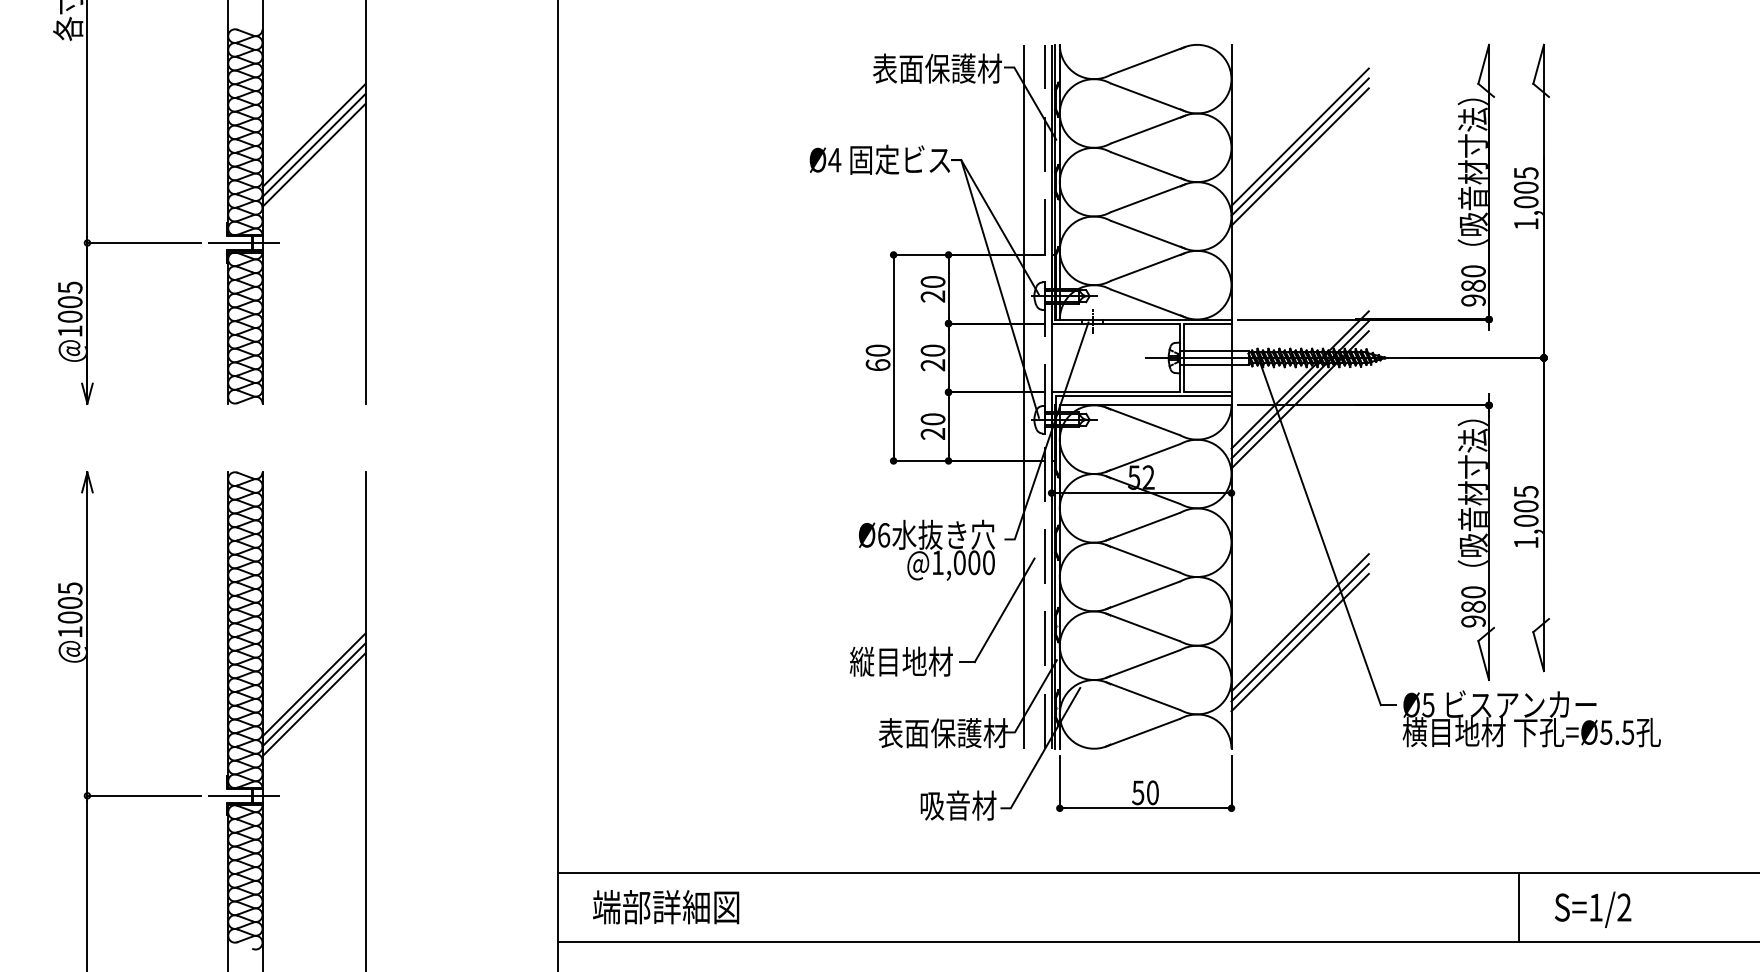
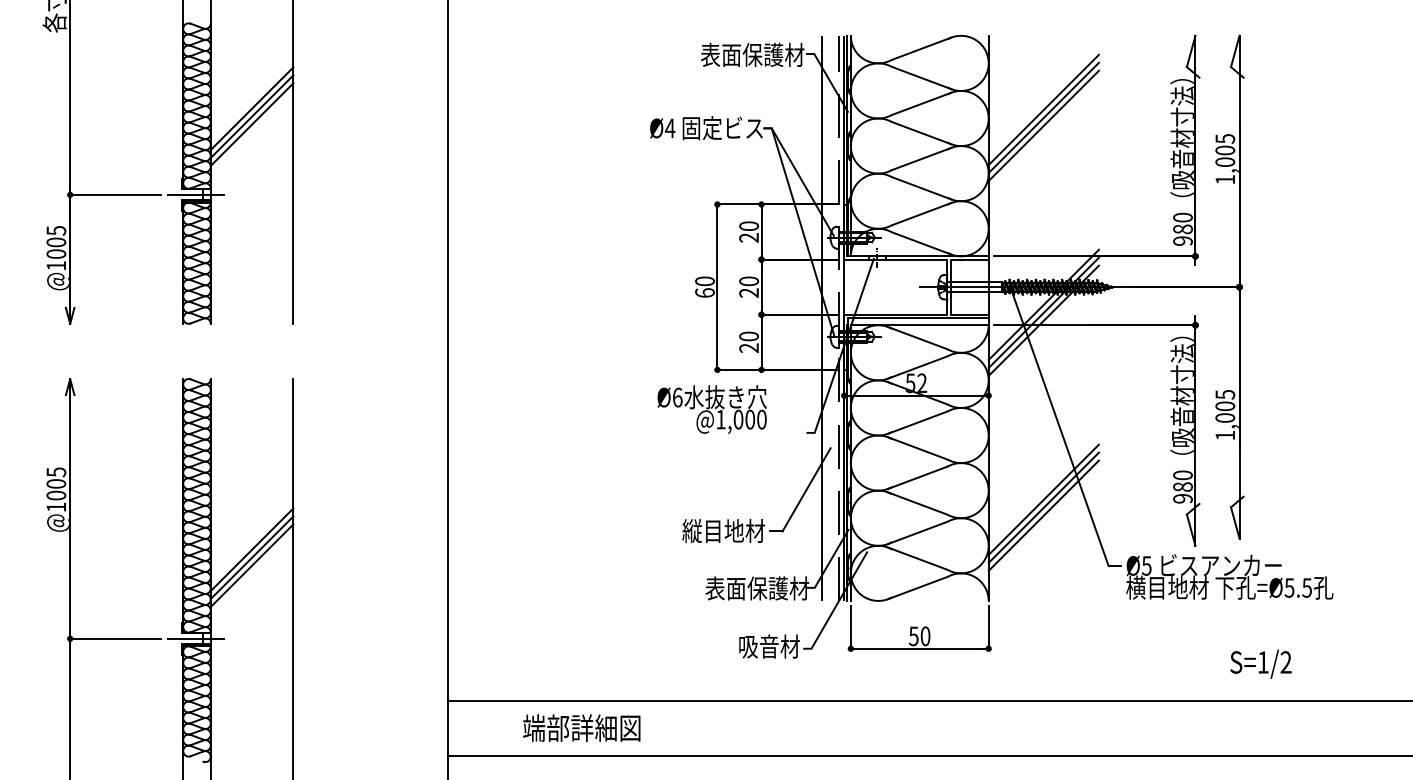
text: (926, 550) -> (711, 409), moved
text: (665, 906) -> (581, 727), moved
line: (1518, 907) -> (1219, 728), removed
text: (1592, 908) -> (1260, 663), moved

